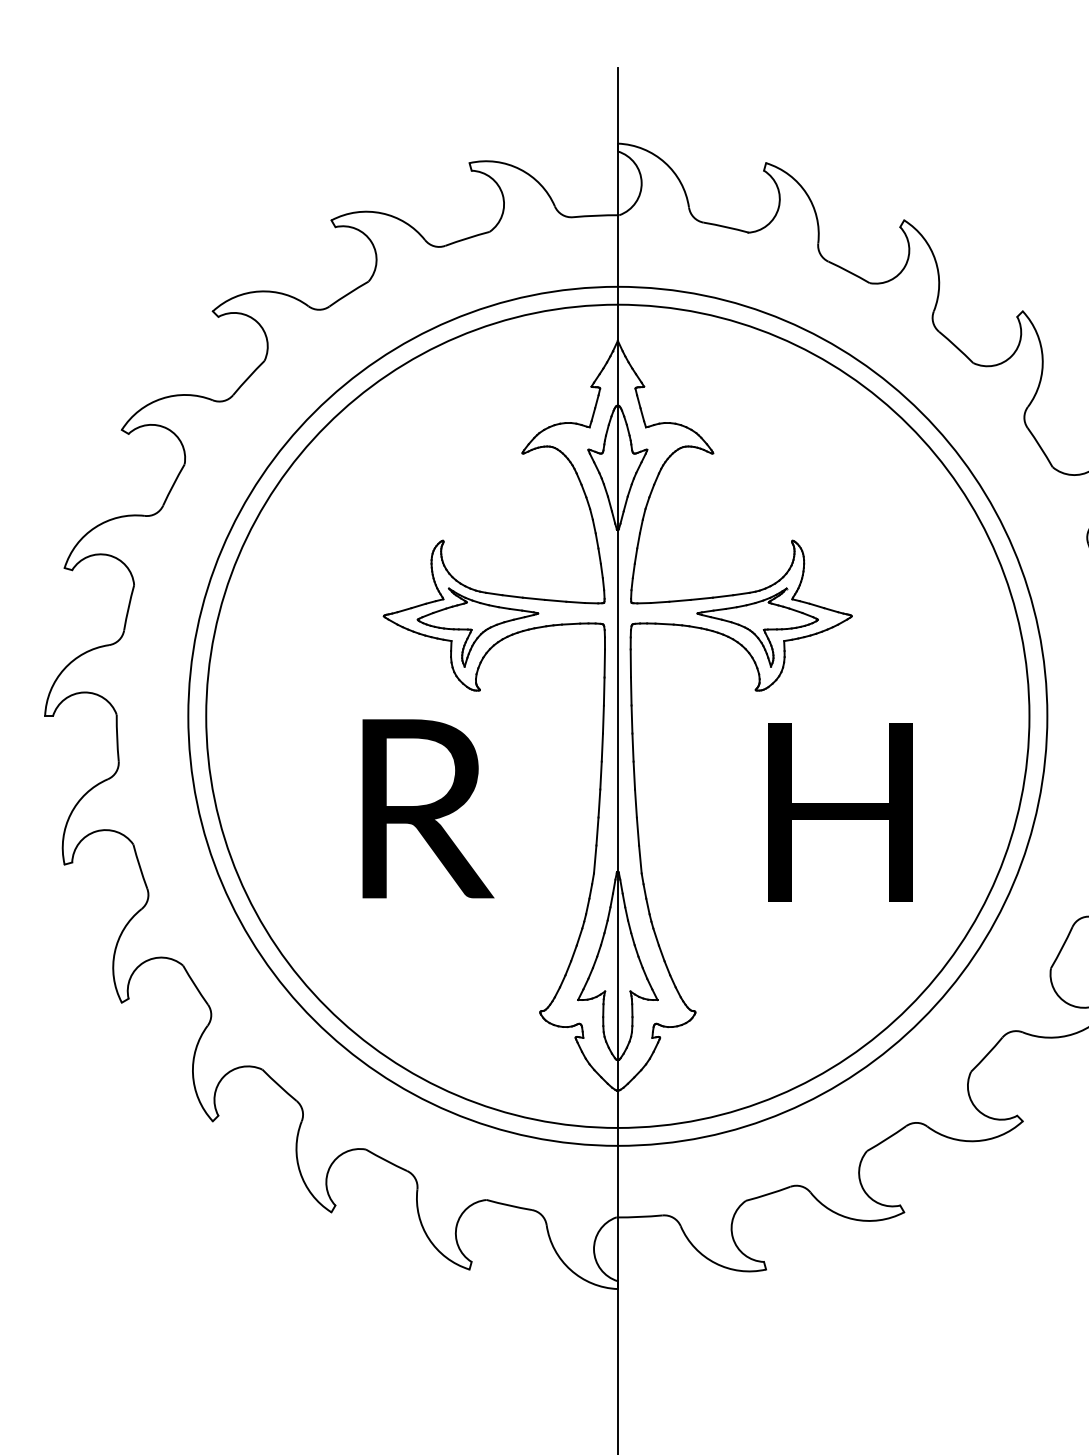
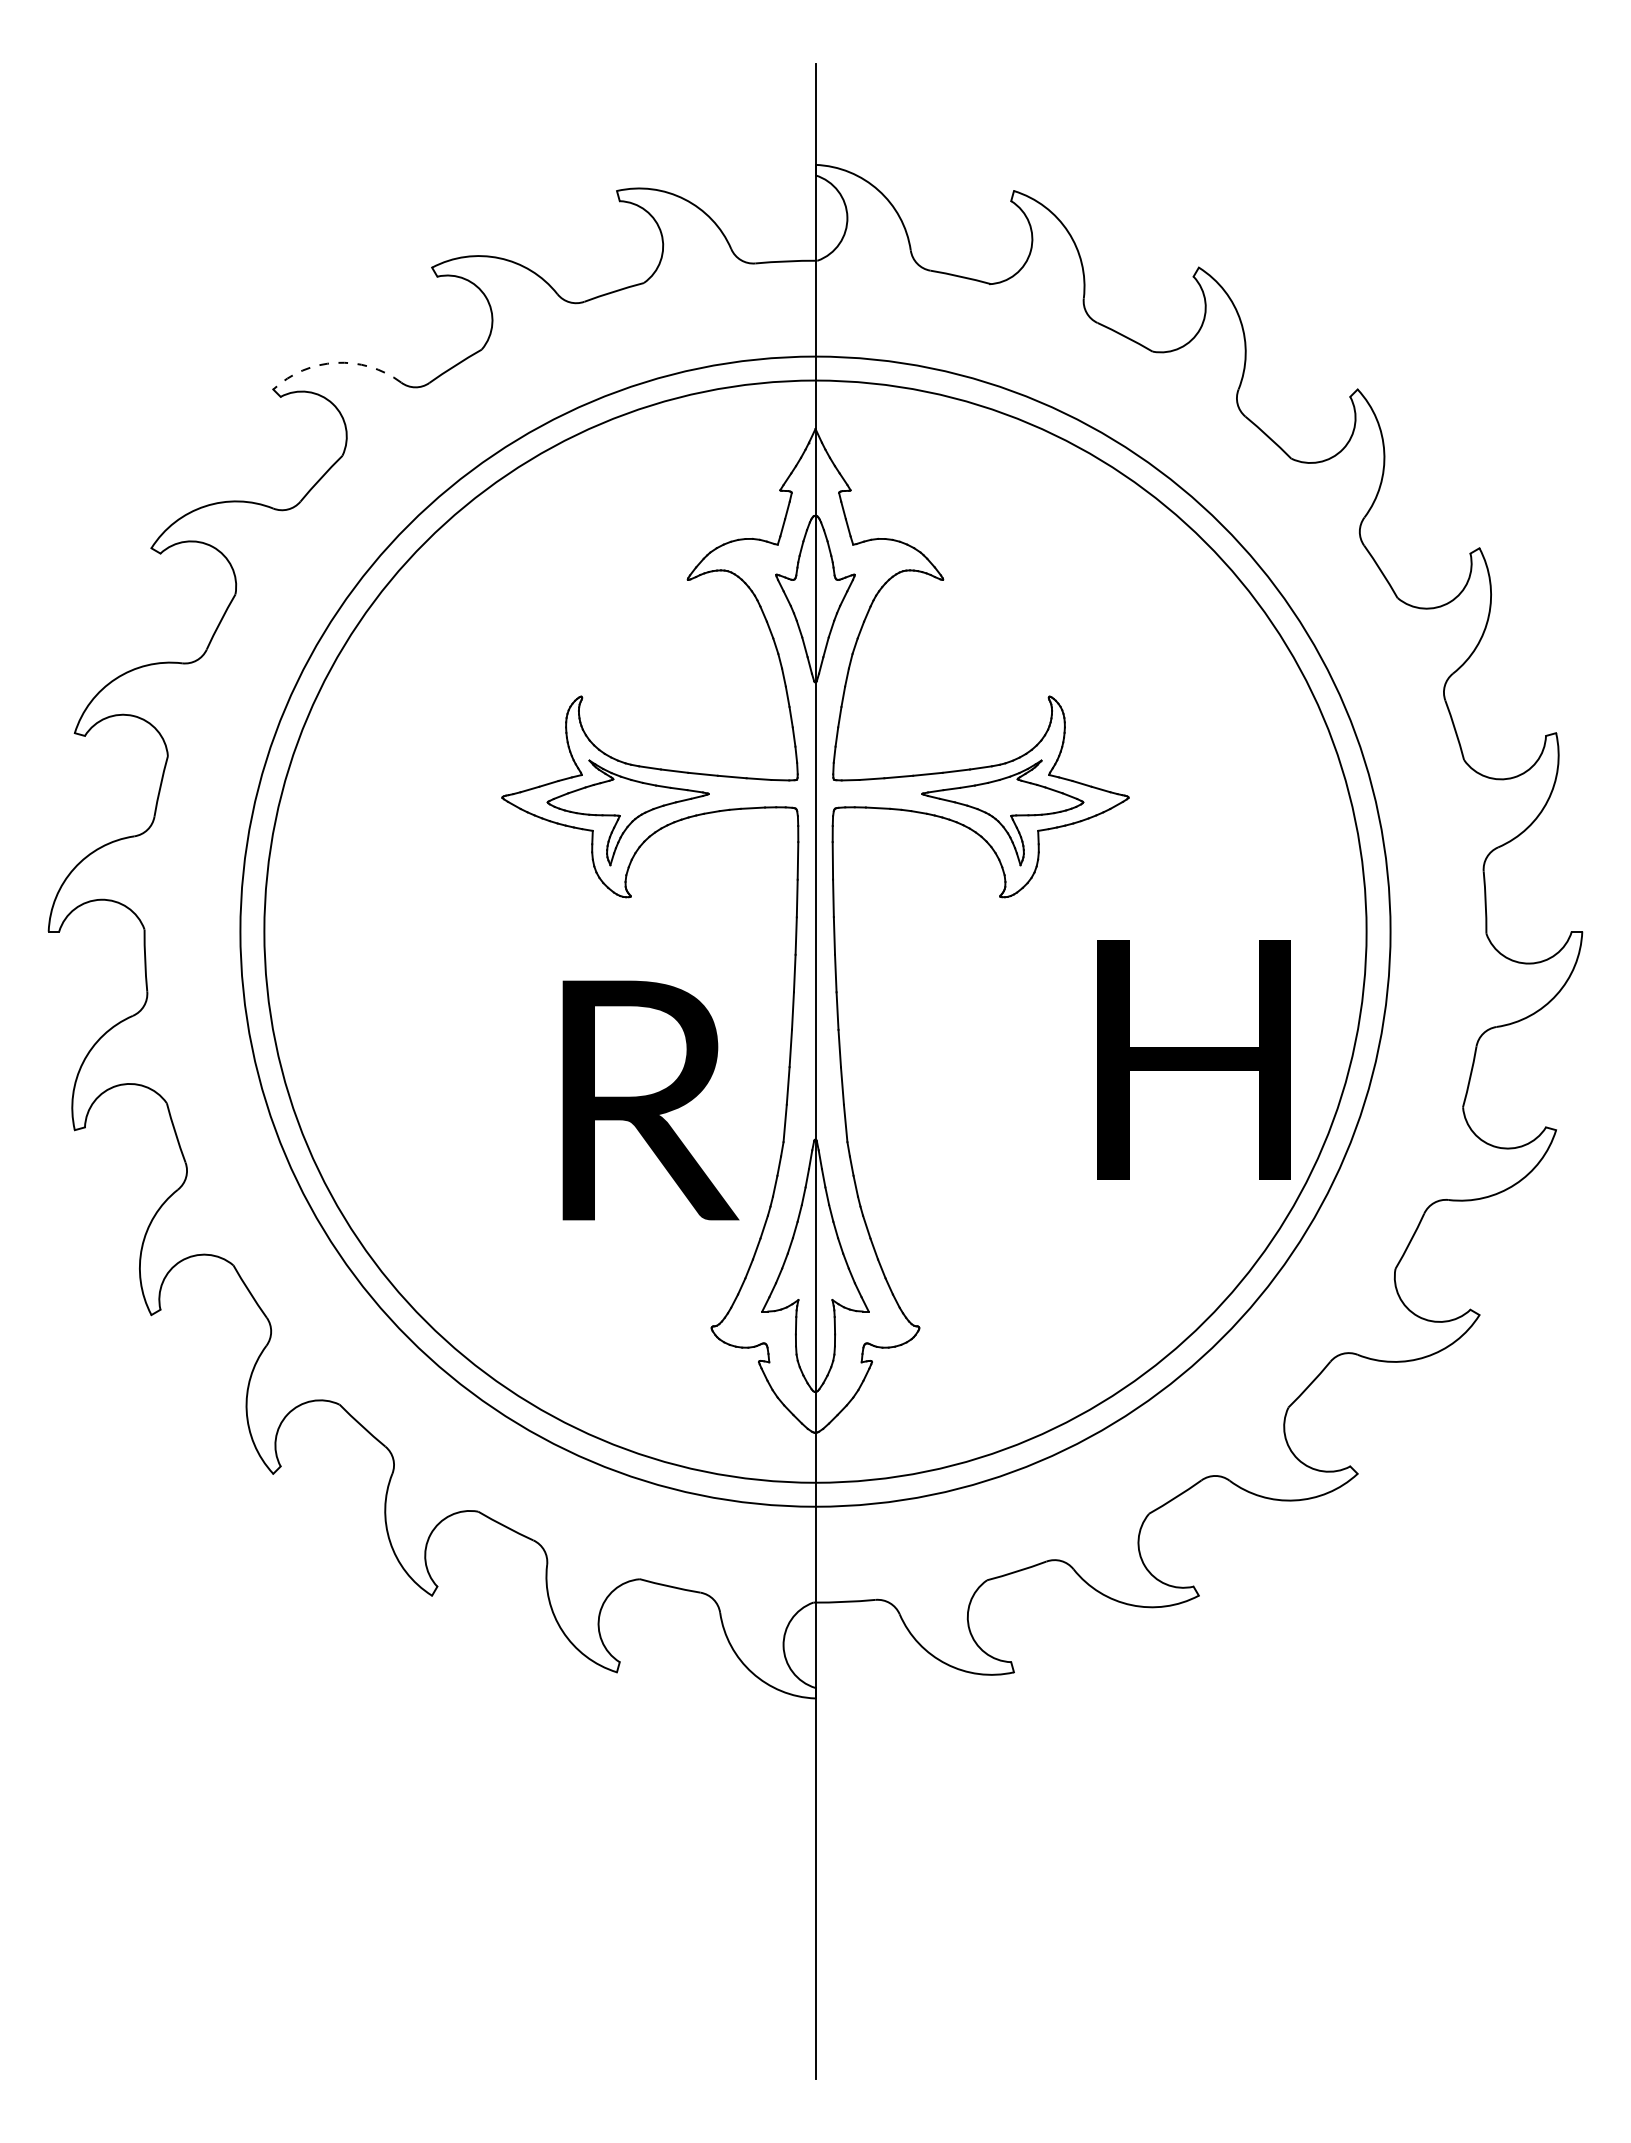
arc: (260, 291) -> (336, 362), solid -> dashed
text: (428, 808) -> (650, 1100), moved
text: (839, 811) -> (1193, 1059), moved

